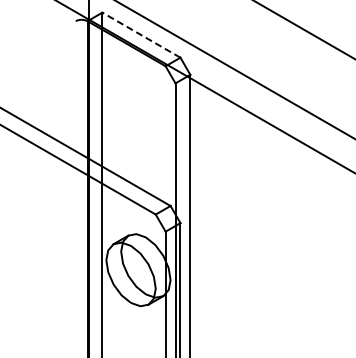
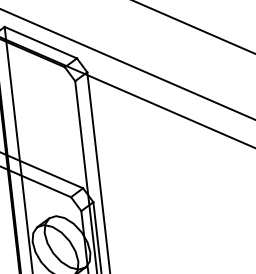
line: (141, 34) -> (40, 42), dashed -> solid

